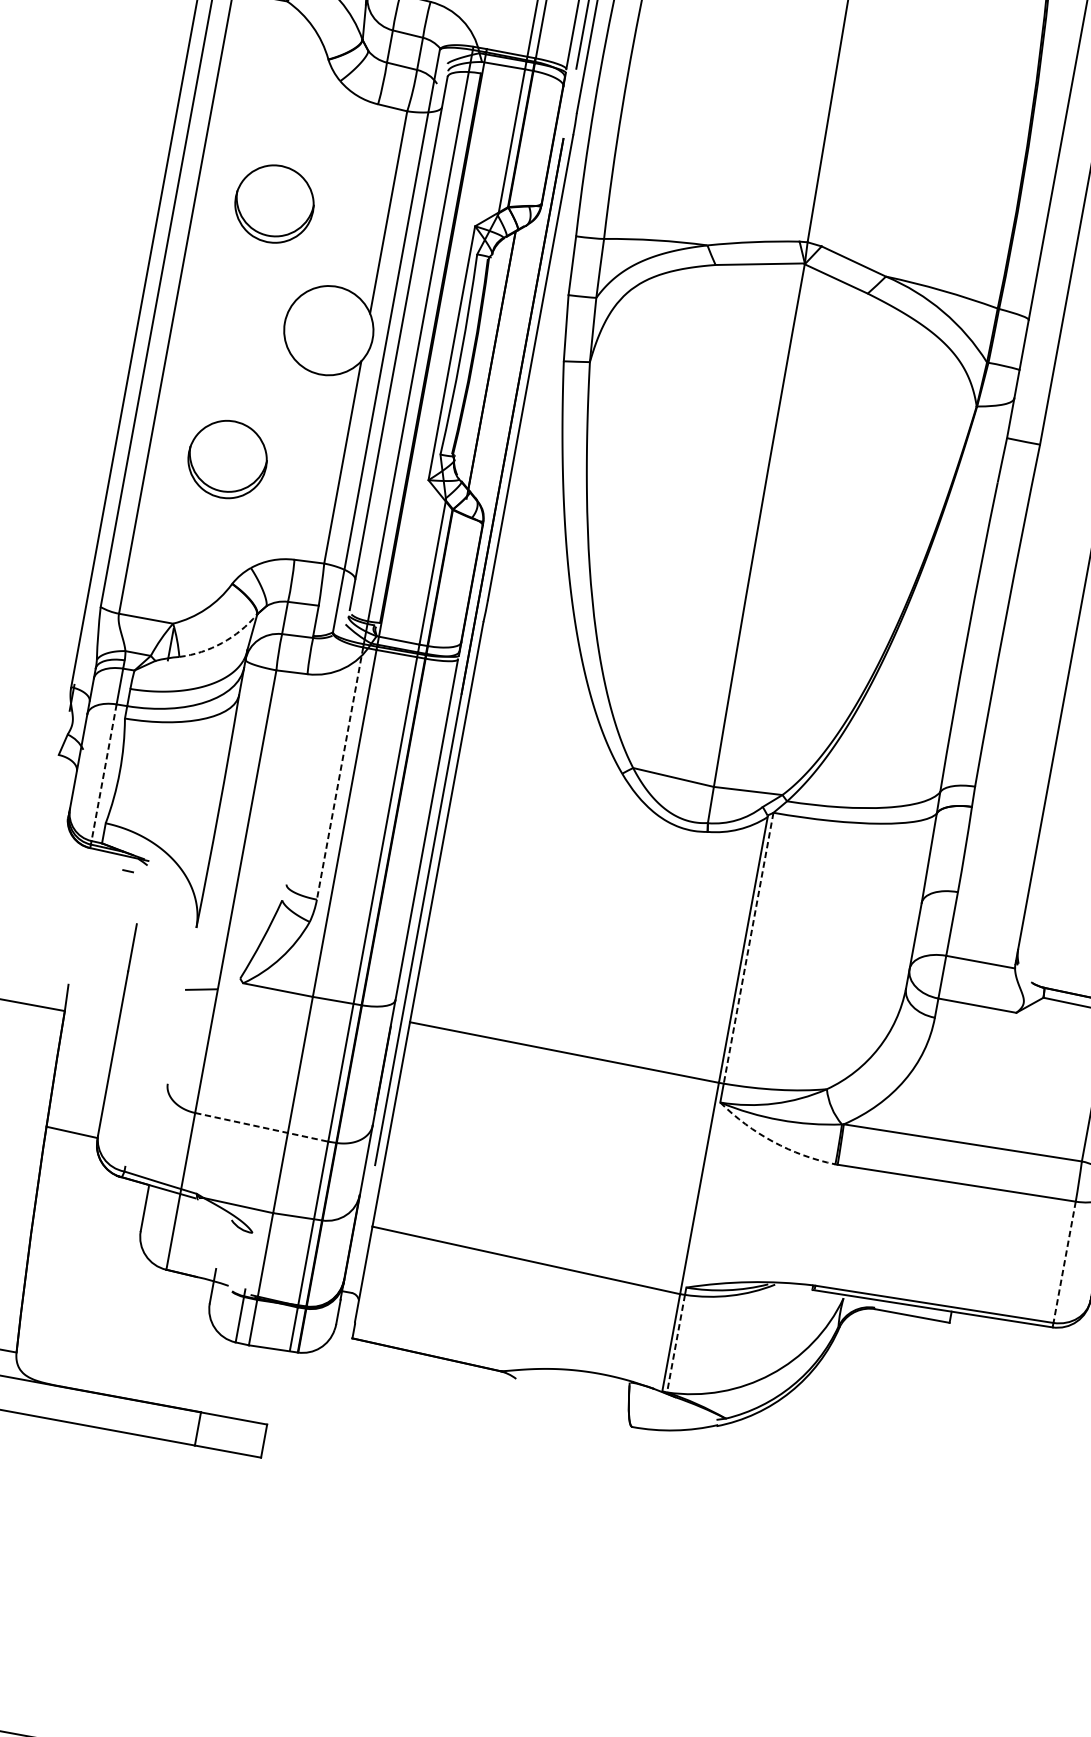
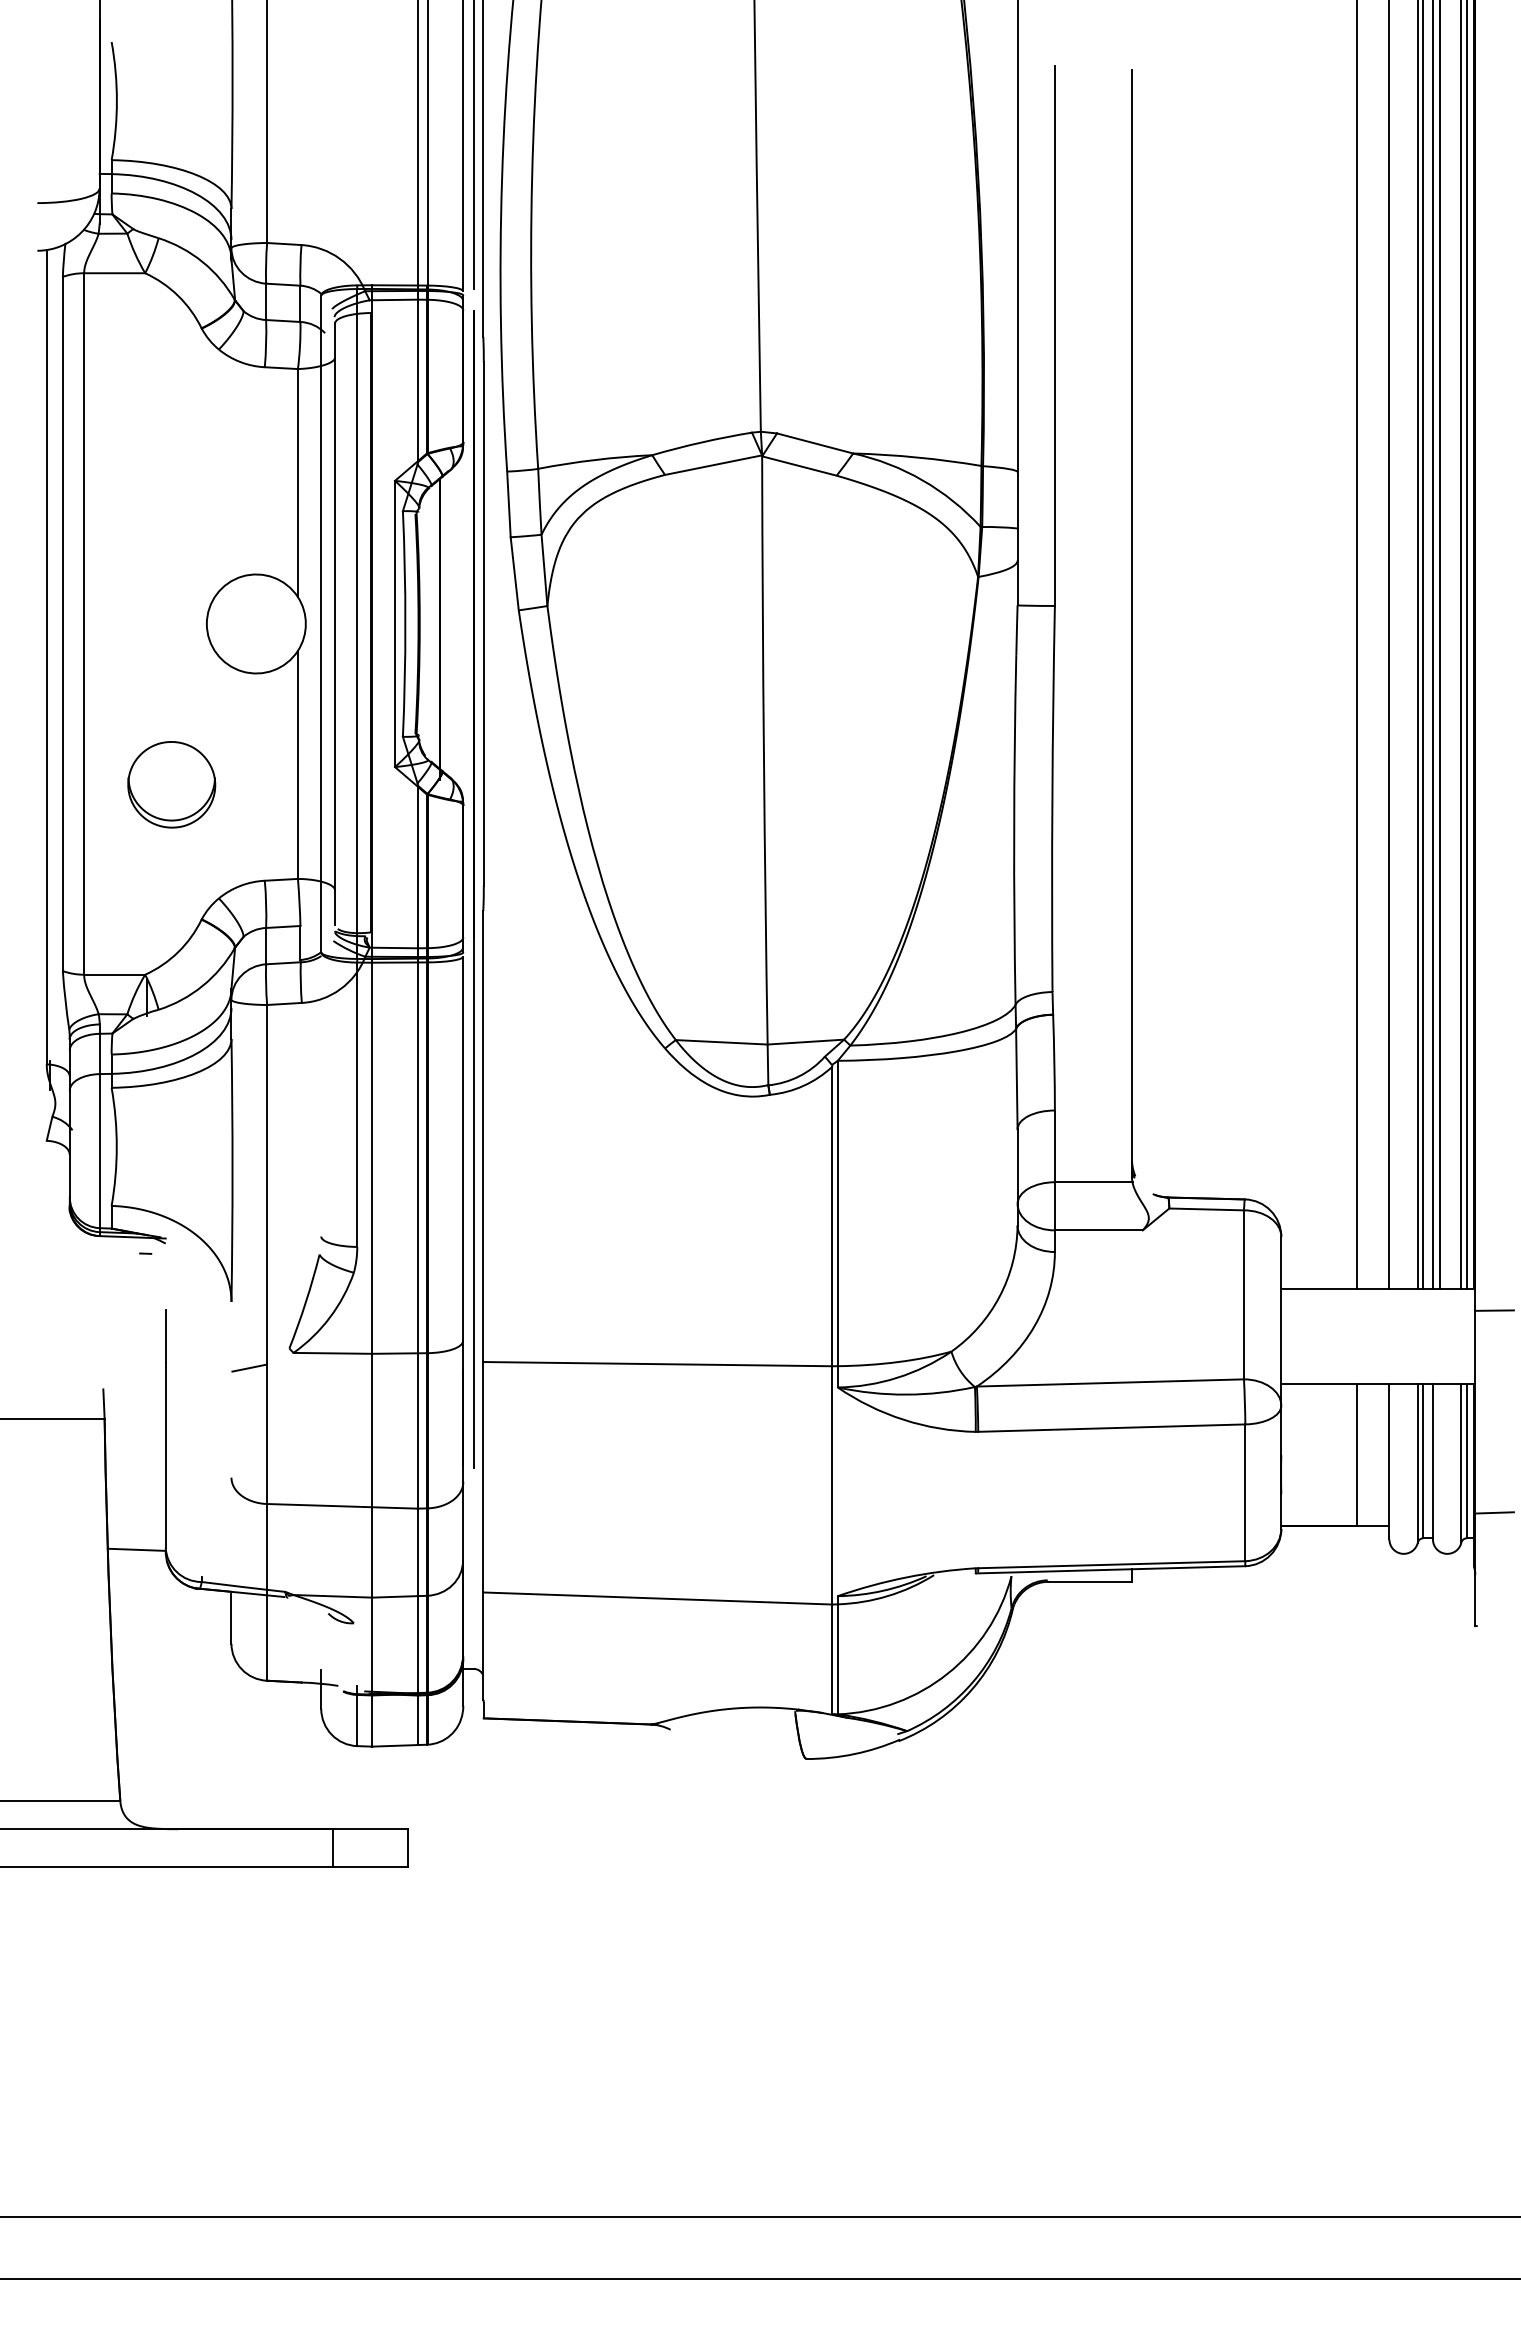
part: (274, 203) -> (171, 496), removed
arc: (222, 643) -> (202, 986), dashed -> solid
line: (468, 652) -> (473, 889), moved
line: (103, 773) -> (99, 1151), dashed -> solid
line: (340, 774) -> (357, 1105), dashed -> solid
line: (748, 948) -> (837, 1213), dashed -> solid
line: (262, 1127) -> (343, 1506), dashed -> solid
arc: (773, 1141) -> (903, 1419), dashed -> solid
line: (1064, 1262) -> (1245, 1493), dashed -> solid
line: (675, 1343) -> (837, 1659), dashed -> solid

